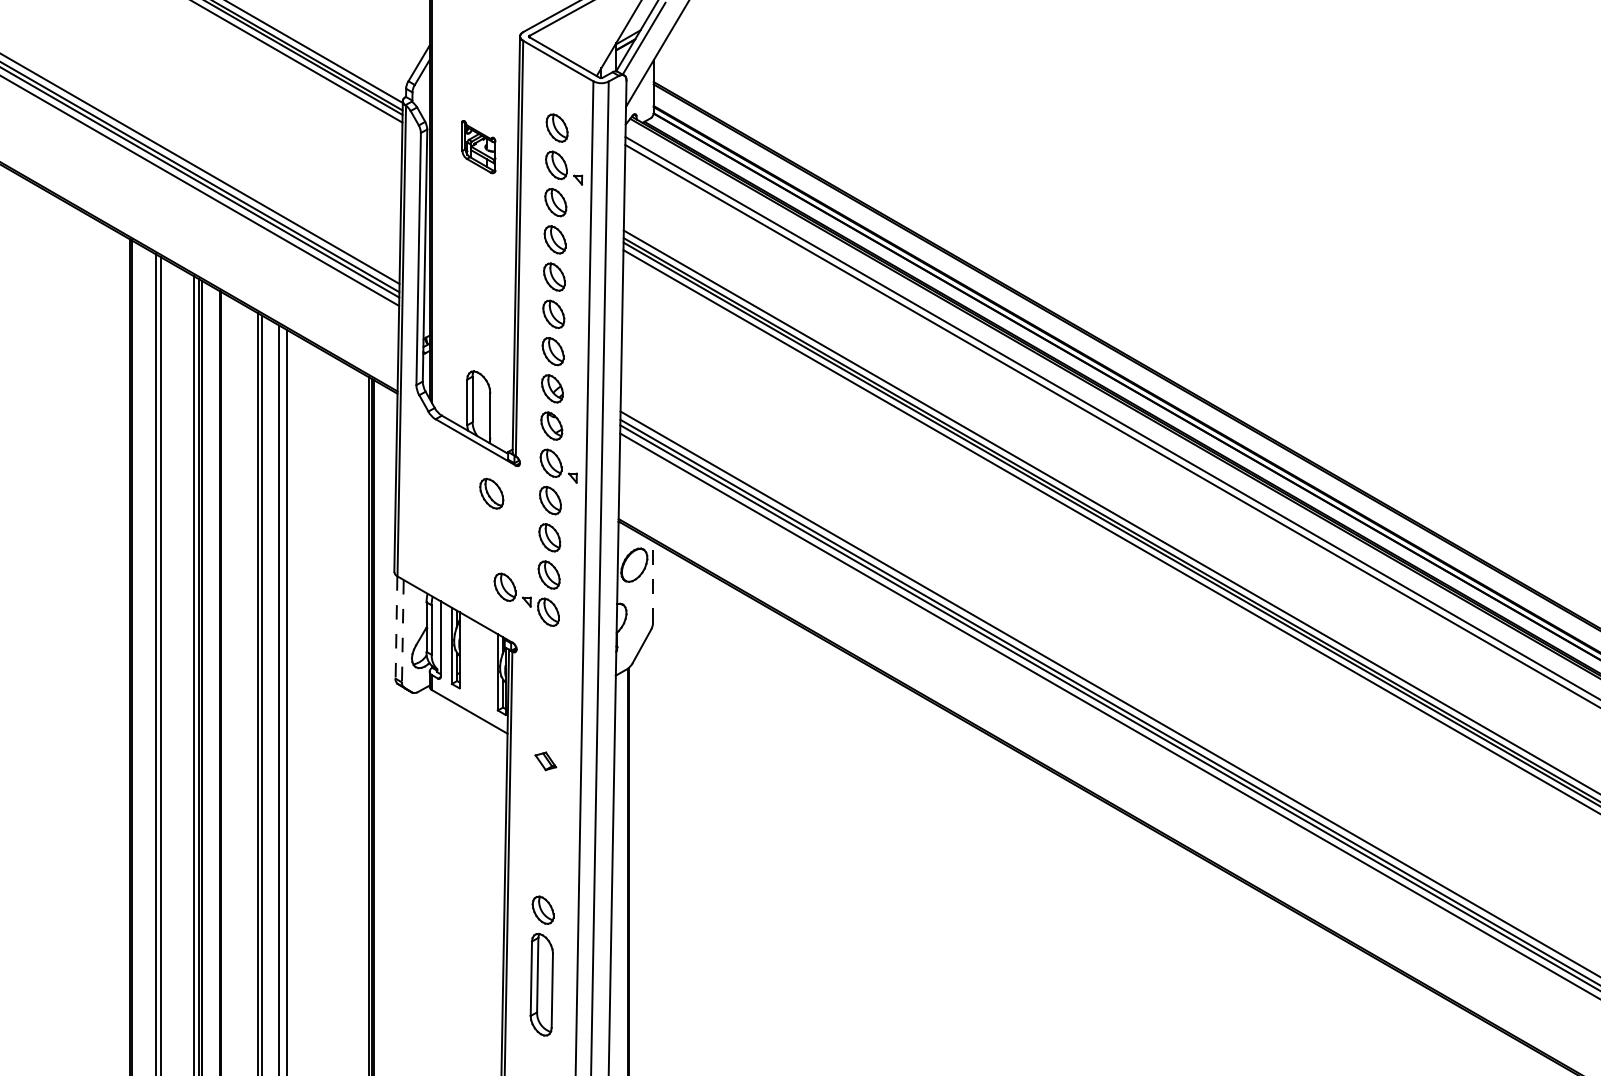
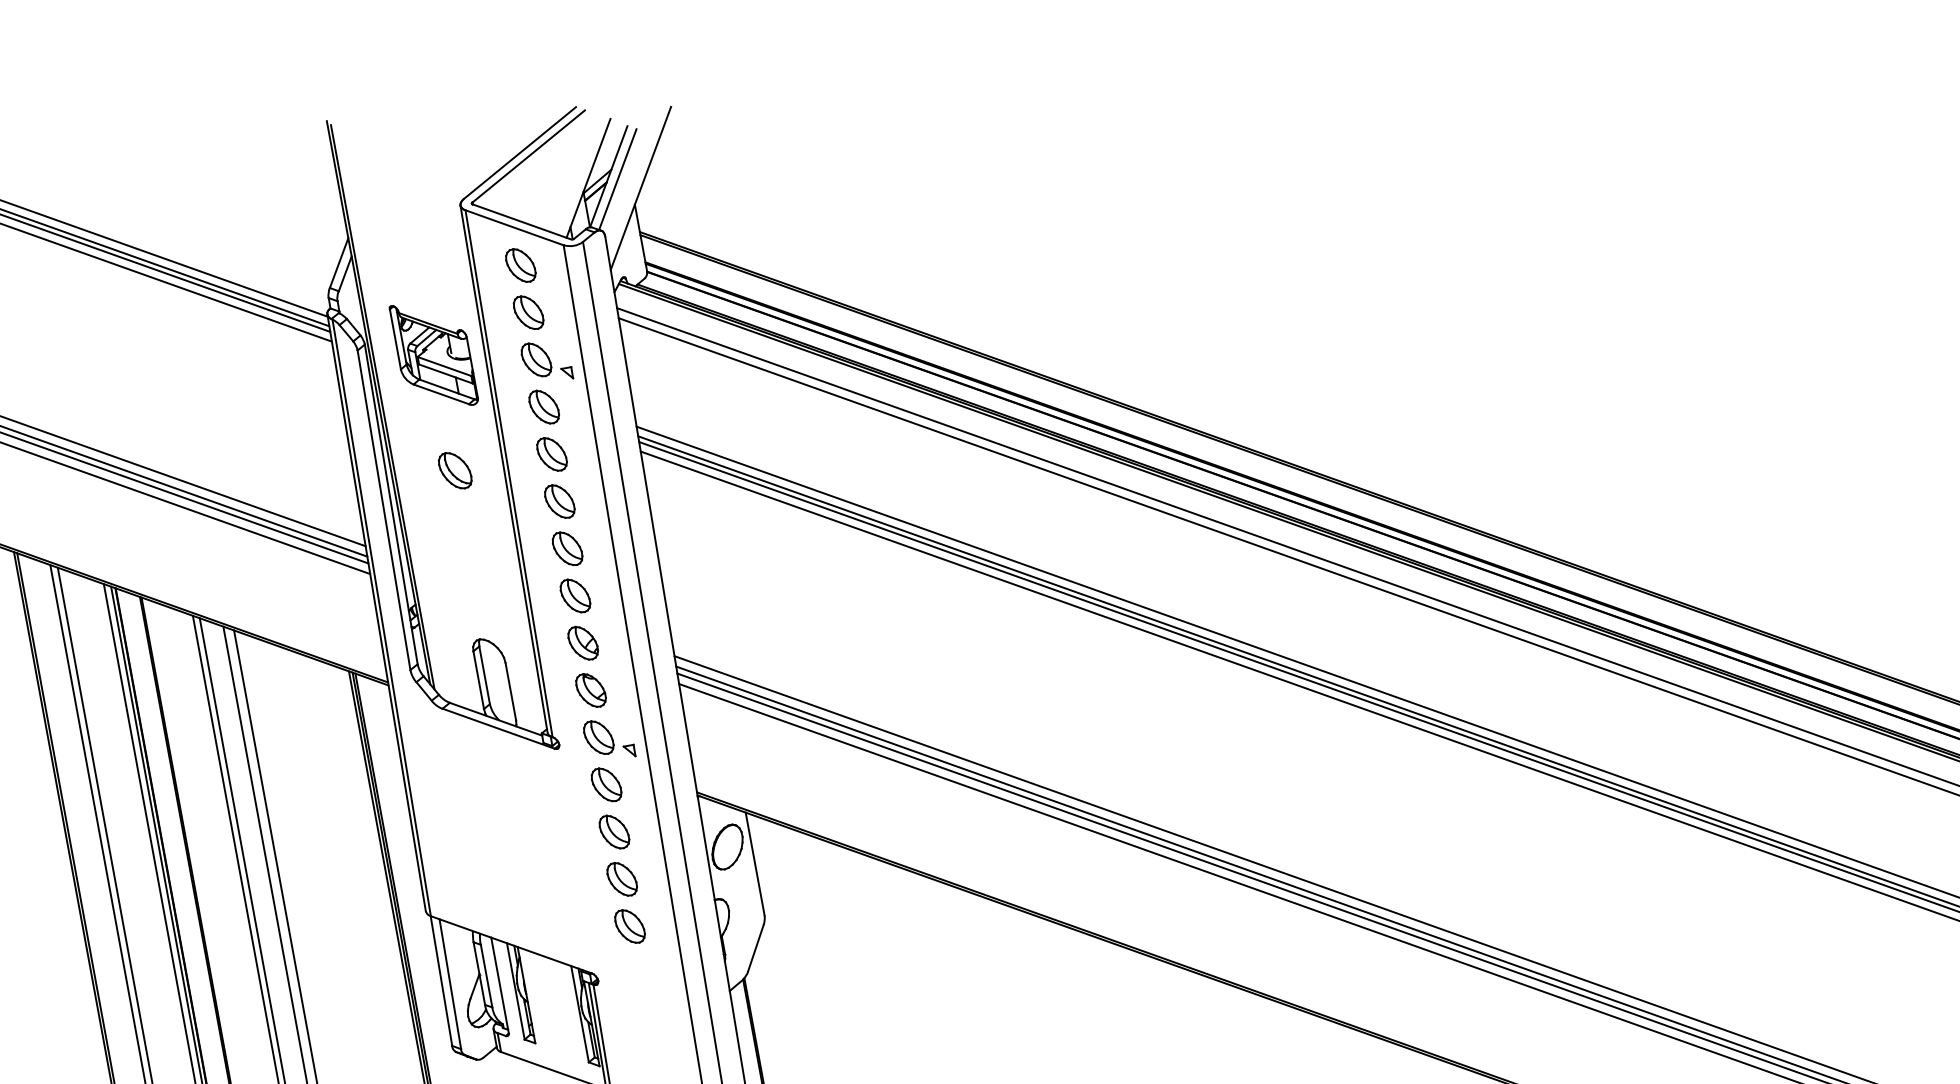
part: (557, 90) -> (520, 265), added
part: (478, 146) -> (433, 354), size x1.67
part: (491, 493) -> (454, 470), moved
line: (653, 581) -> (755, 863), dashed -> solid
part: (512, 589) -> (579, 906), removed
line: (396, 627) -> (441, 981), dashed -> solid
line: (402, 631) -> (449, 984), dashed -> solid

